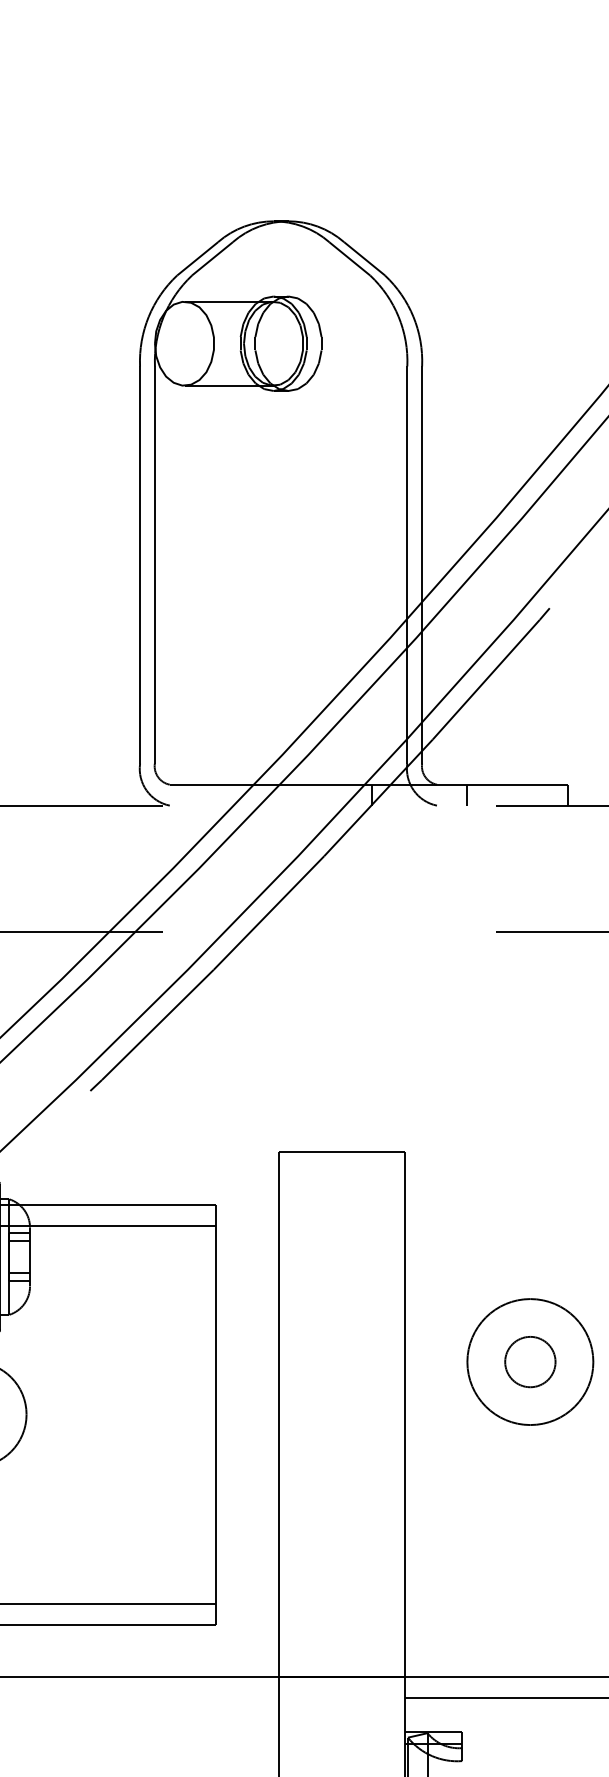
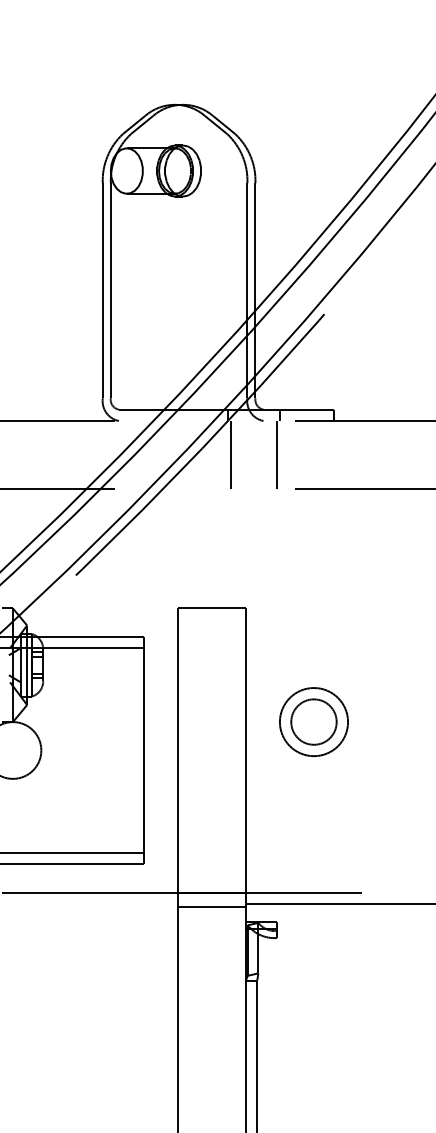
line: (377, 869) -> (231, 455), added
line: (461, 869) -> (276, 455), added
circle: (529, 1360) -> (313, 721), size x1.67
line: (340, 1702) -> (211, 906), added

